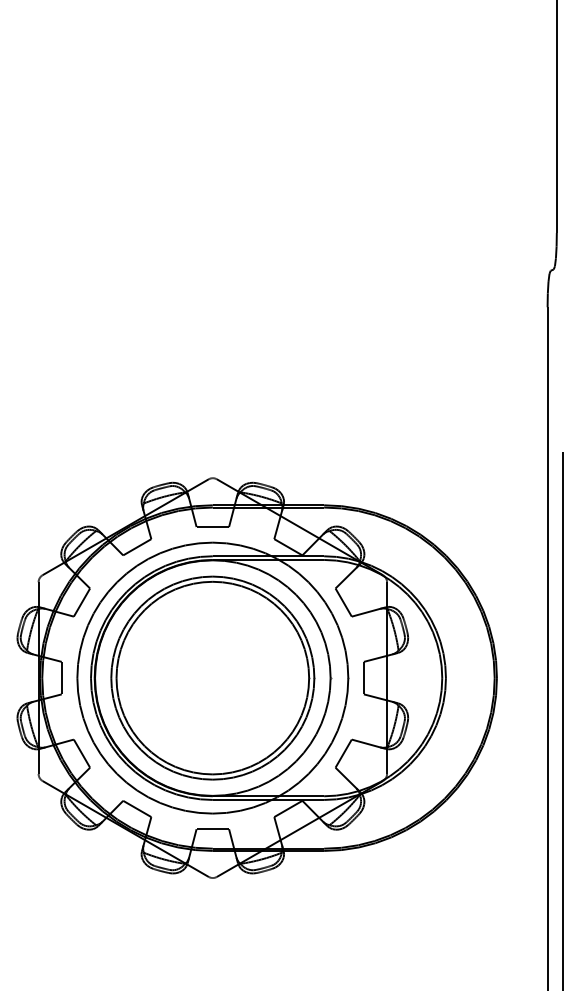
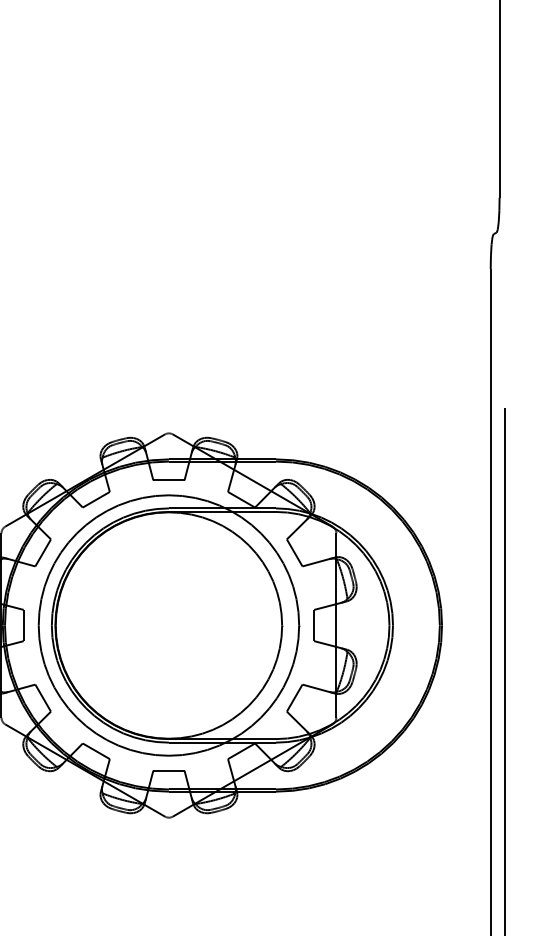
part: (212, 677) -> (168, 624), removed

